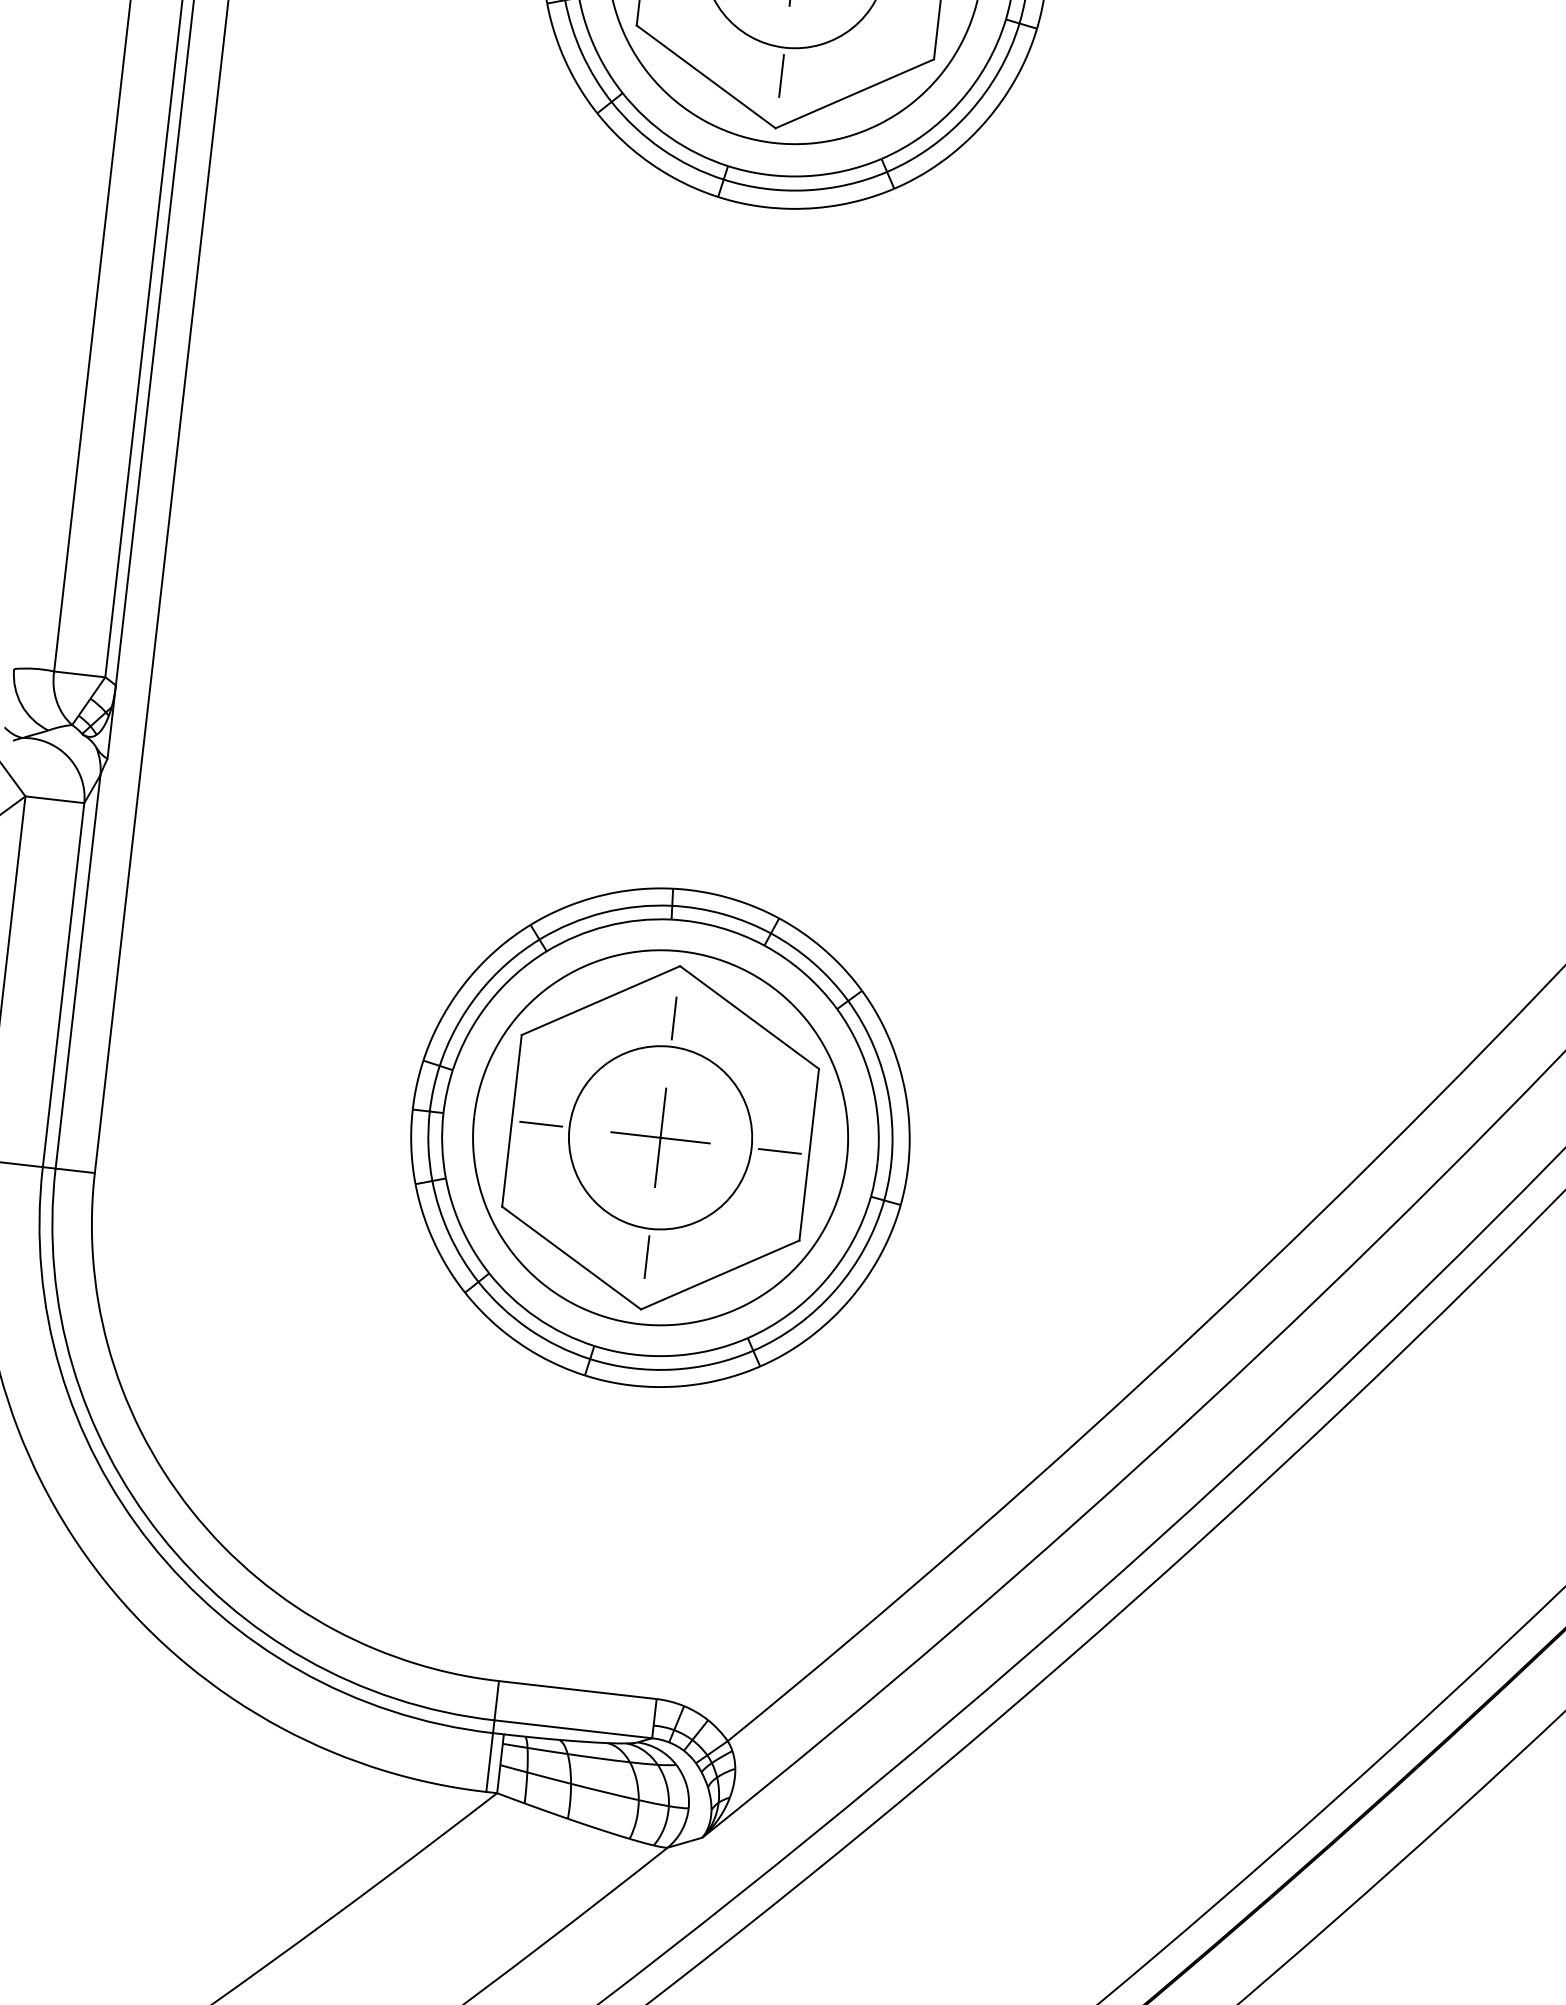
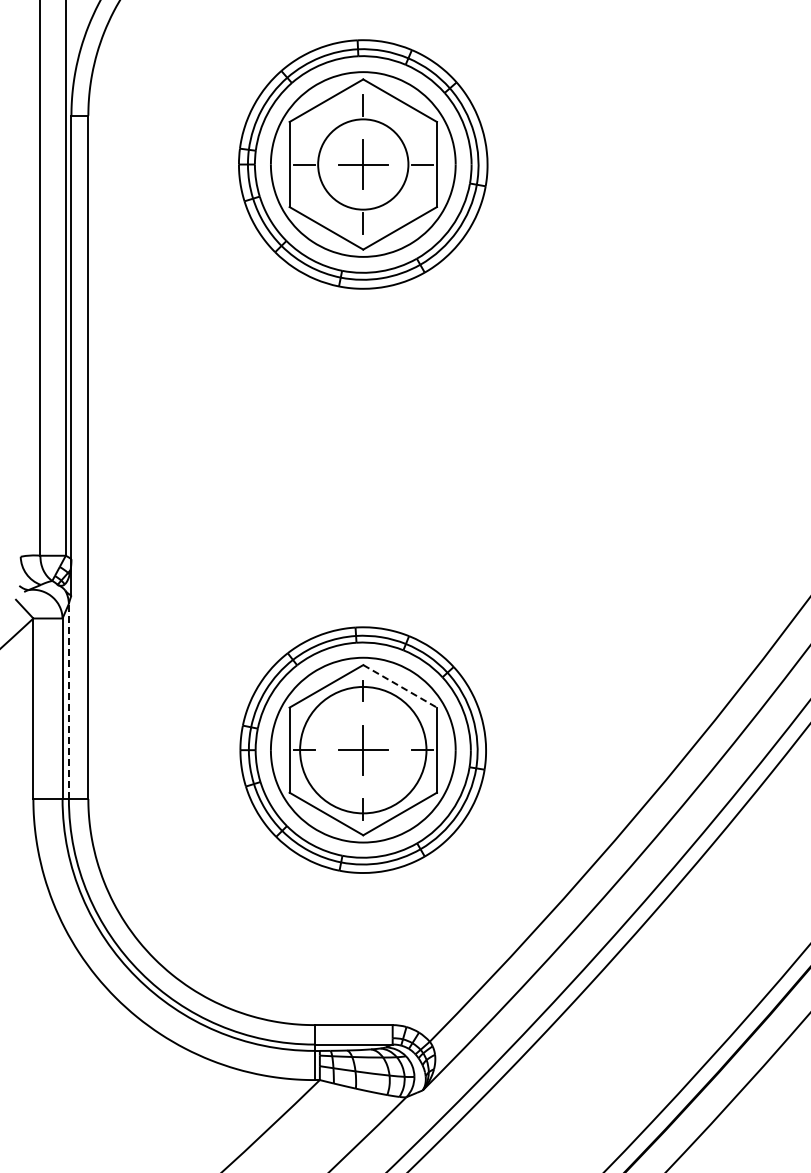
line: (77, 971) -> (68, 701), solid -> dashed
line: (750, 1017) -> (400, 686), solid -> dashed
circle: (660, 1138) -> (363, 750), size x1.4

